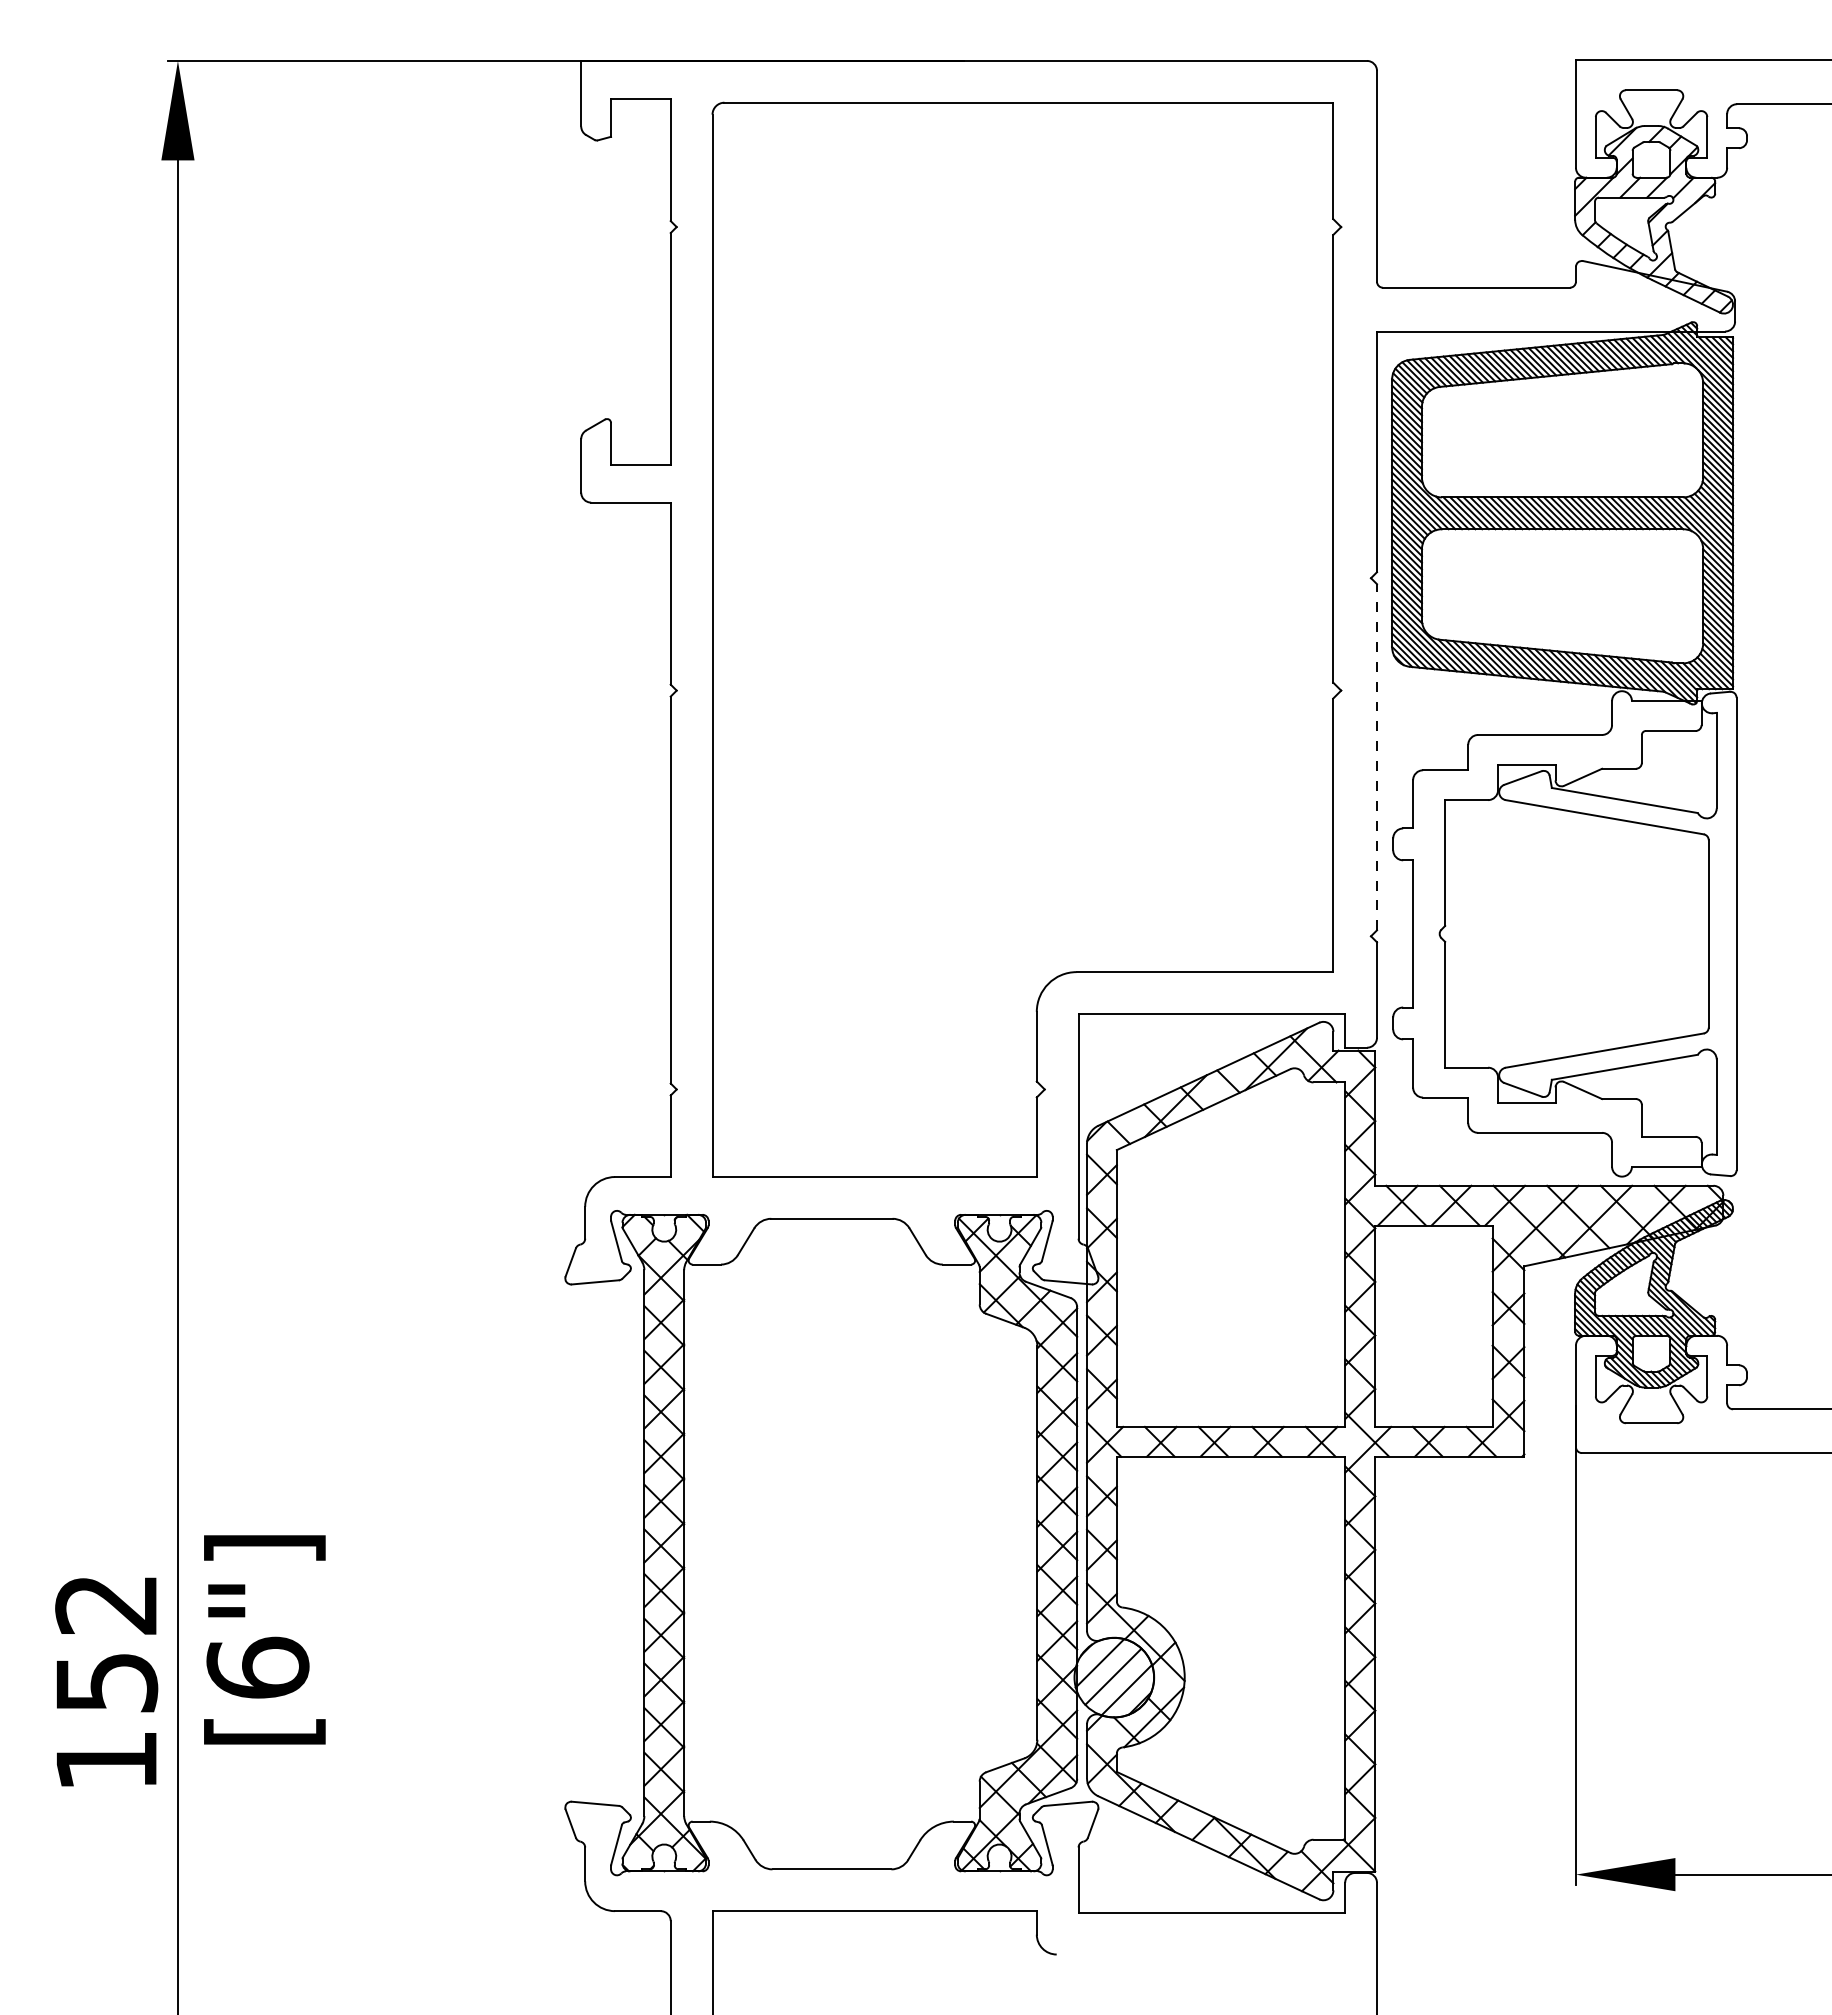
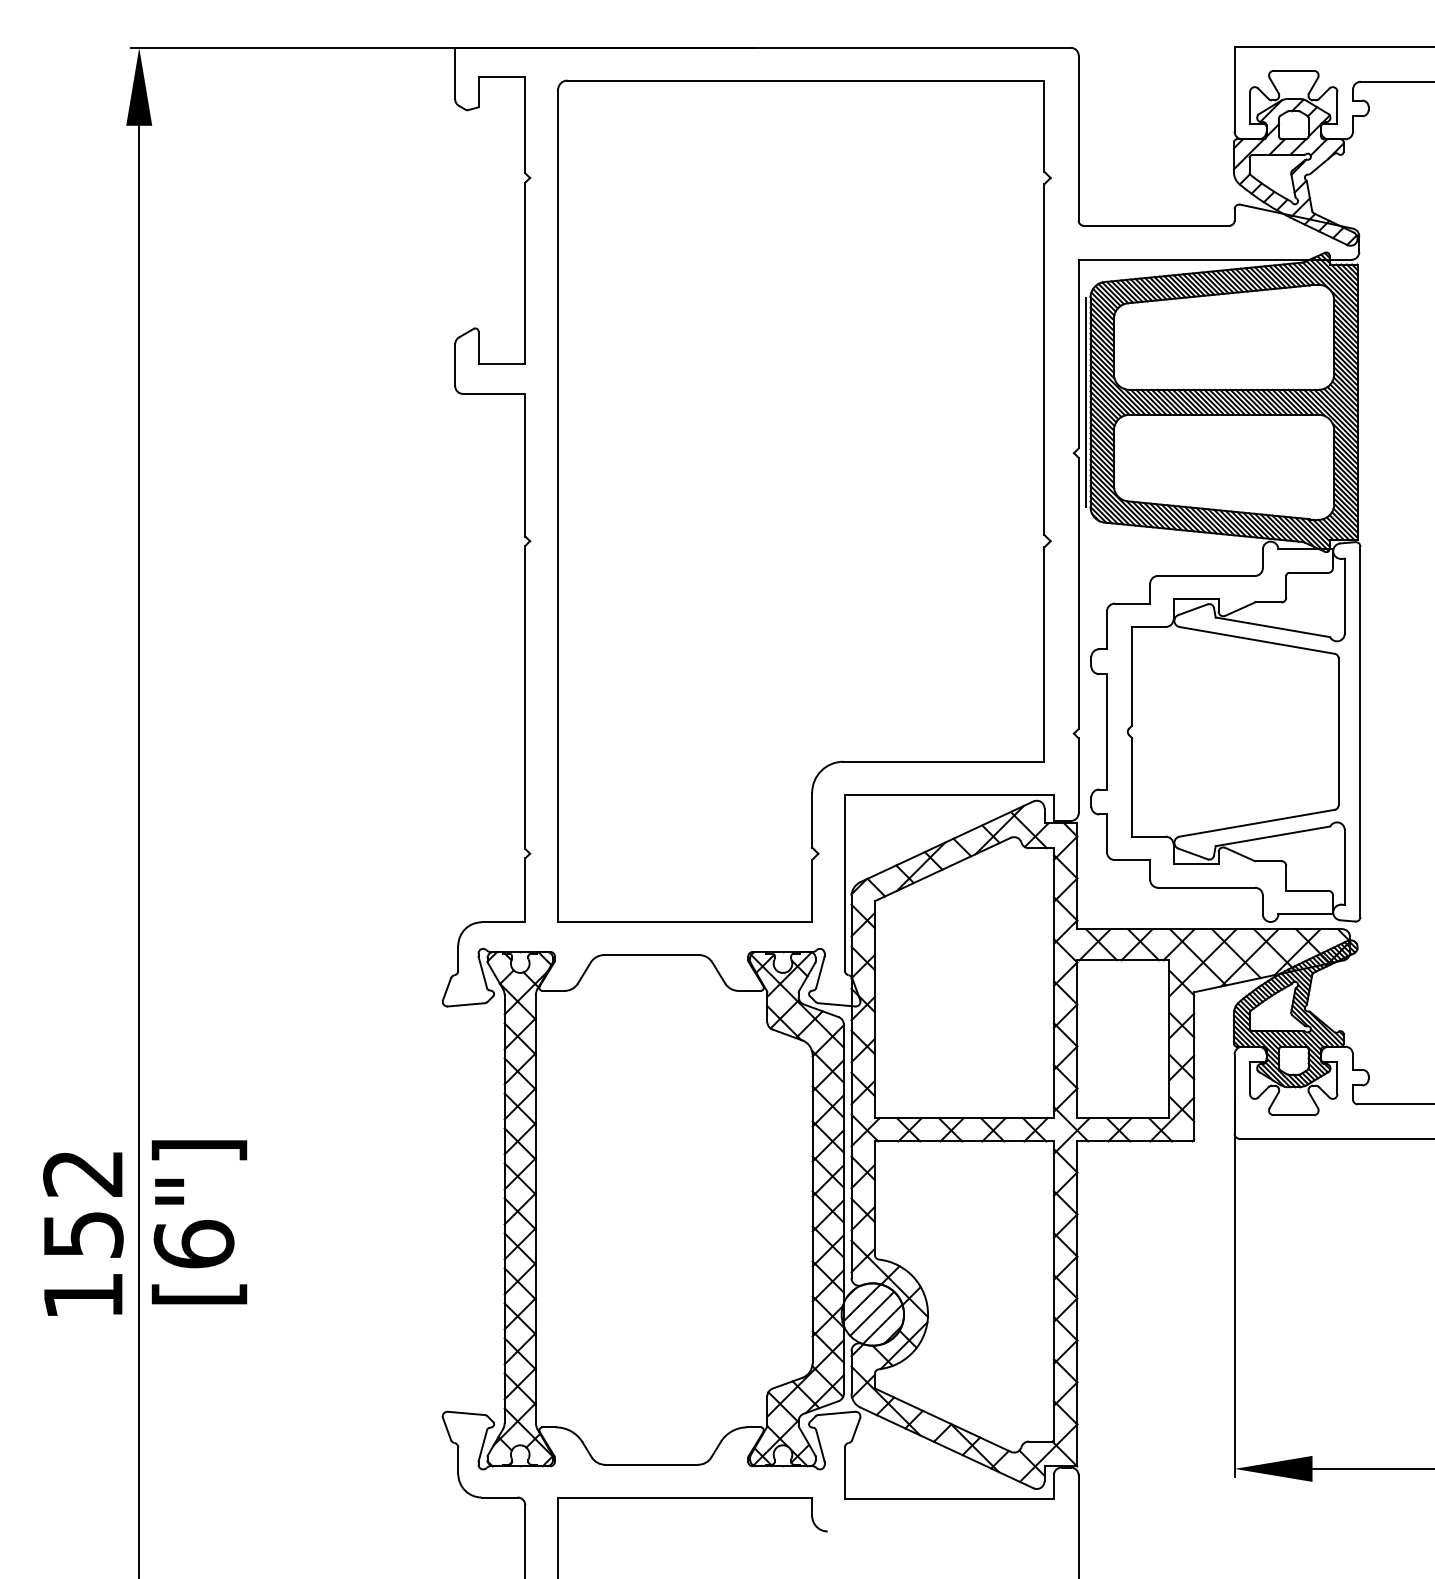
line: (1385, 513) -> (1085, 402), added
line: (1377, 756) -> (1079, 592), dashed -> solid
text: (264, 1639) -> (199, 1221), moved
text: (106, 1681) -> (83, 1233), moved

